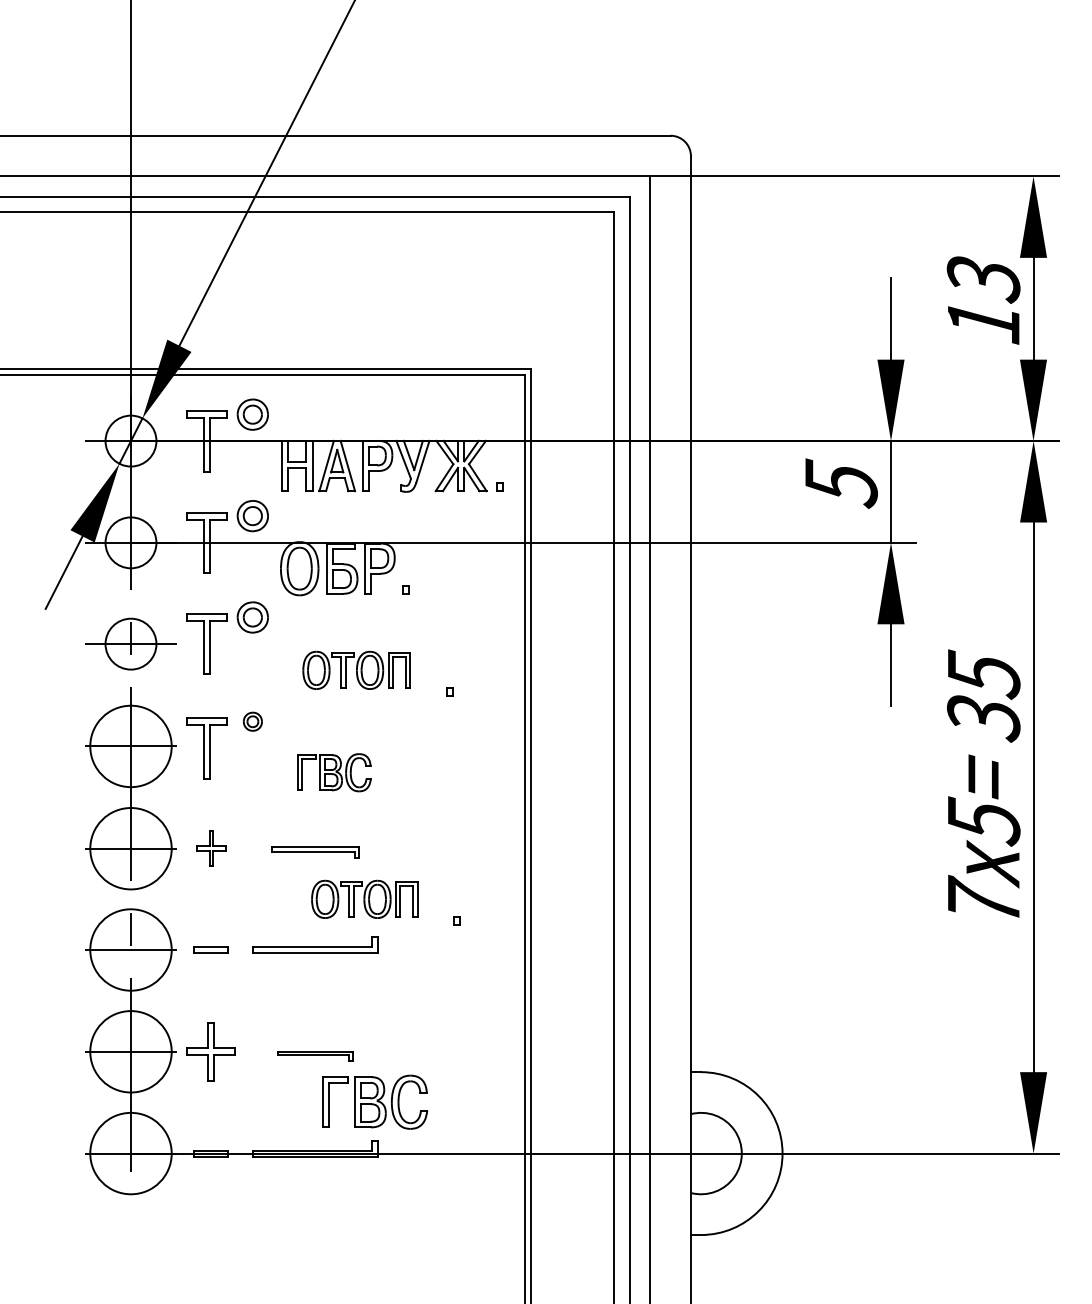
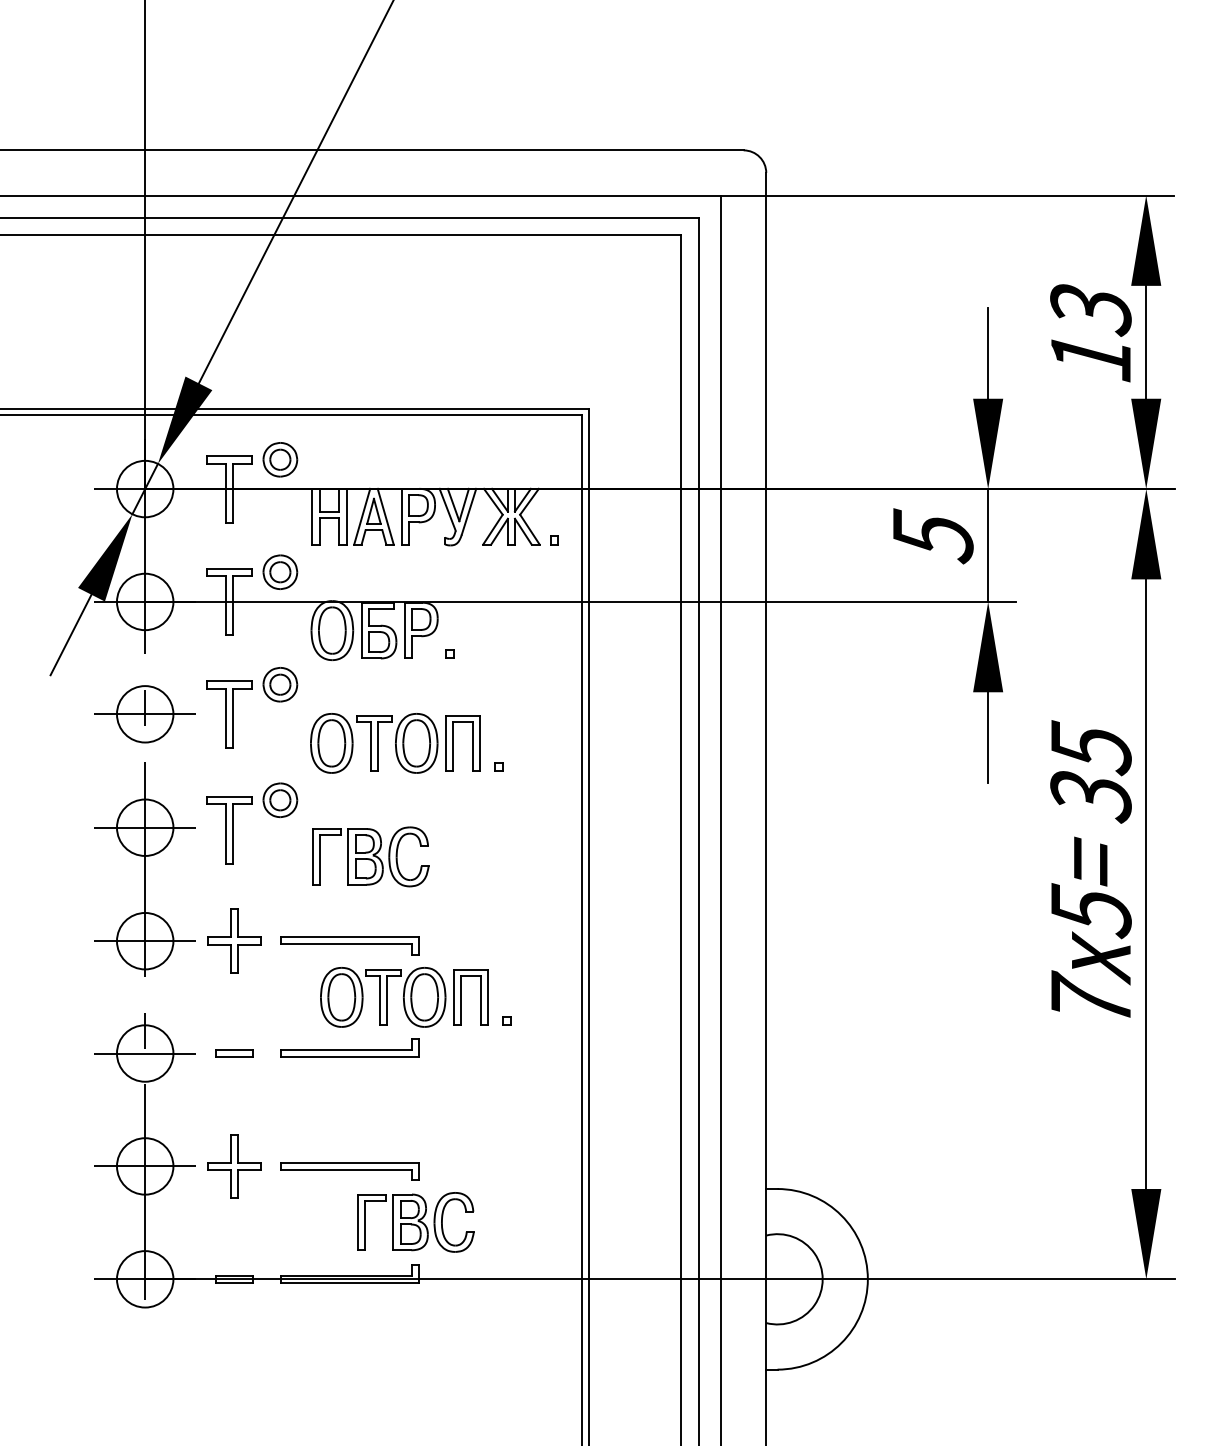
part: (356, 670) -> (395, 743), size x1.43
part: (252, 721) -> (280, 800), size x1.67
circle: (131, 746) -> (145, 827), size x0.62
part: (334, 772) -> (370, 856), size x1.43
circle: (131, 848) -> (145, 940), size x0.62
part: (211, 848) -> (234, 940), size x1.67
part: (315, 852) -> (349, 945), size x1.43
part: (364, 899) -> (404, 997), size x1.43
circle: (131, 949) -> (145, 1053), size x0.62
circle: (131, 1051) -> (145, 1166), size x0.62
part: (315, 1056) -> (349, 1171), size x1.67
circle: (131, 1153) -> (145, 1279), size x0.62

